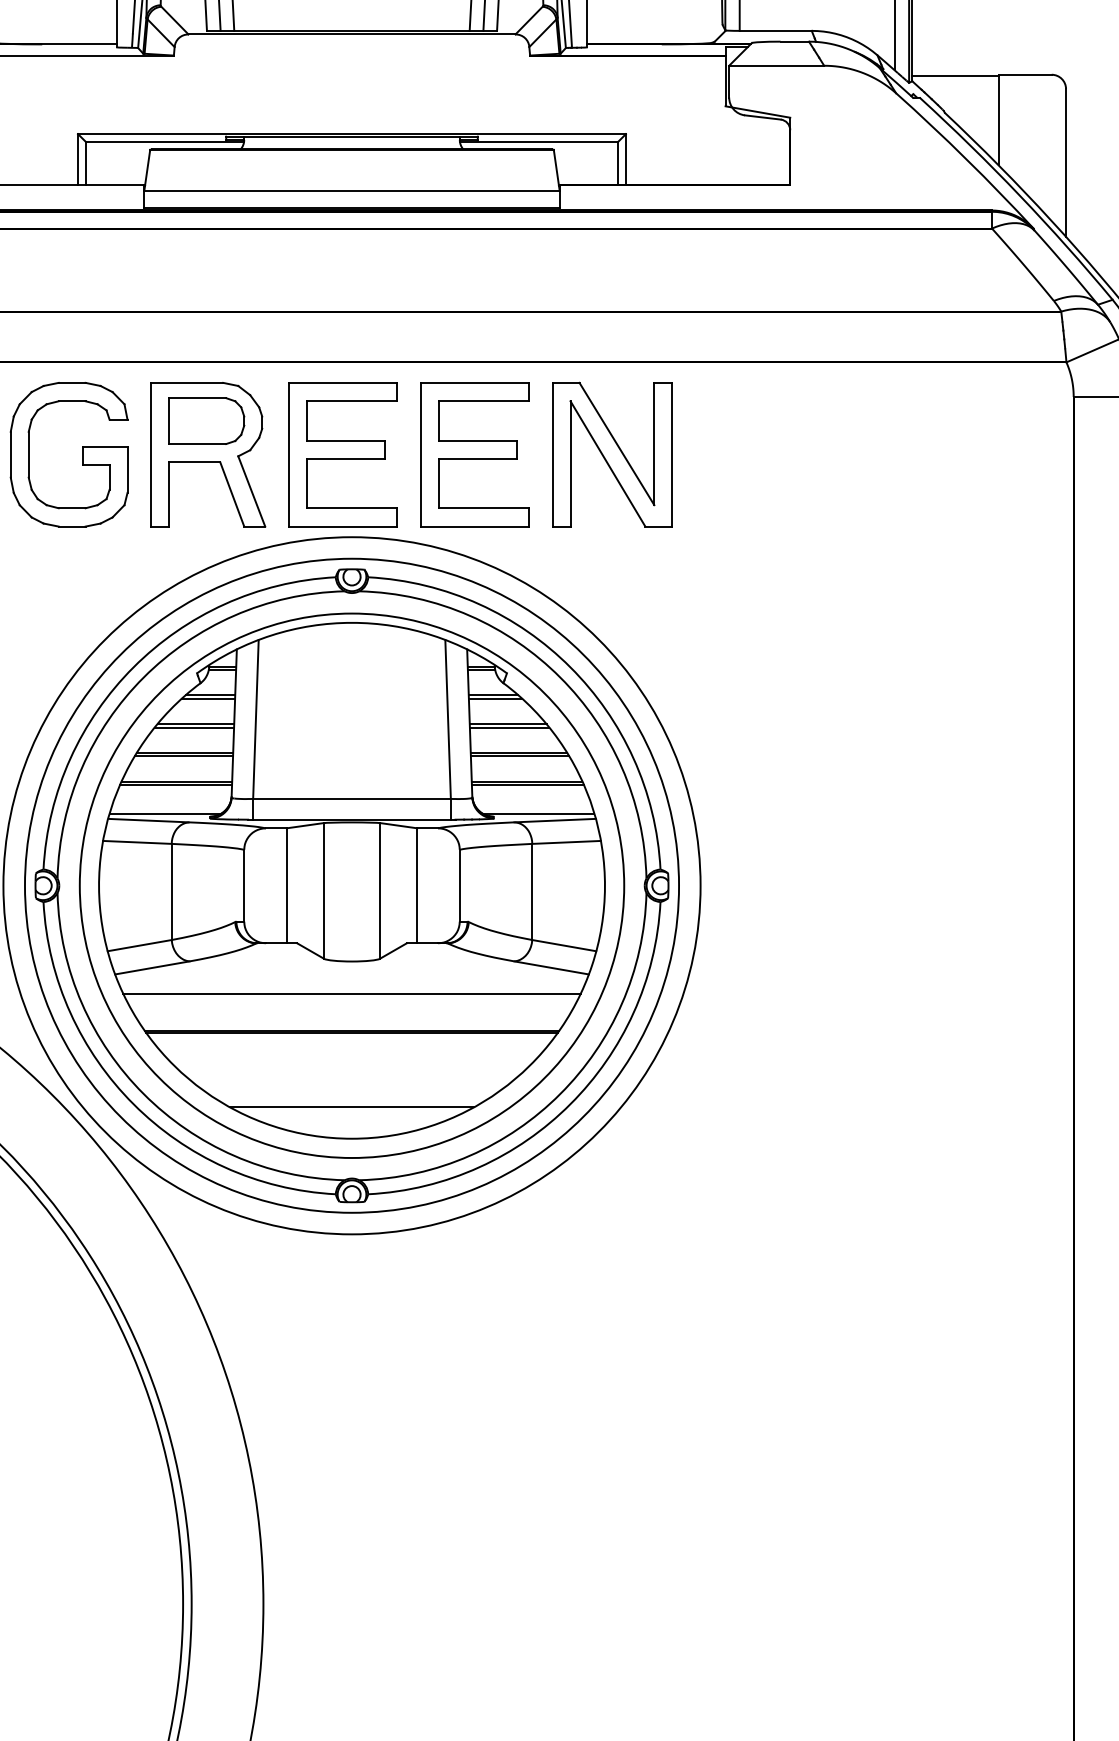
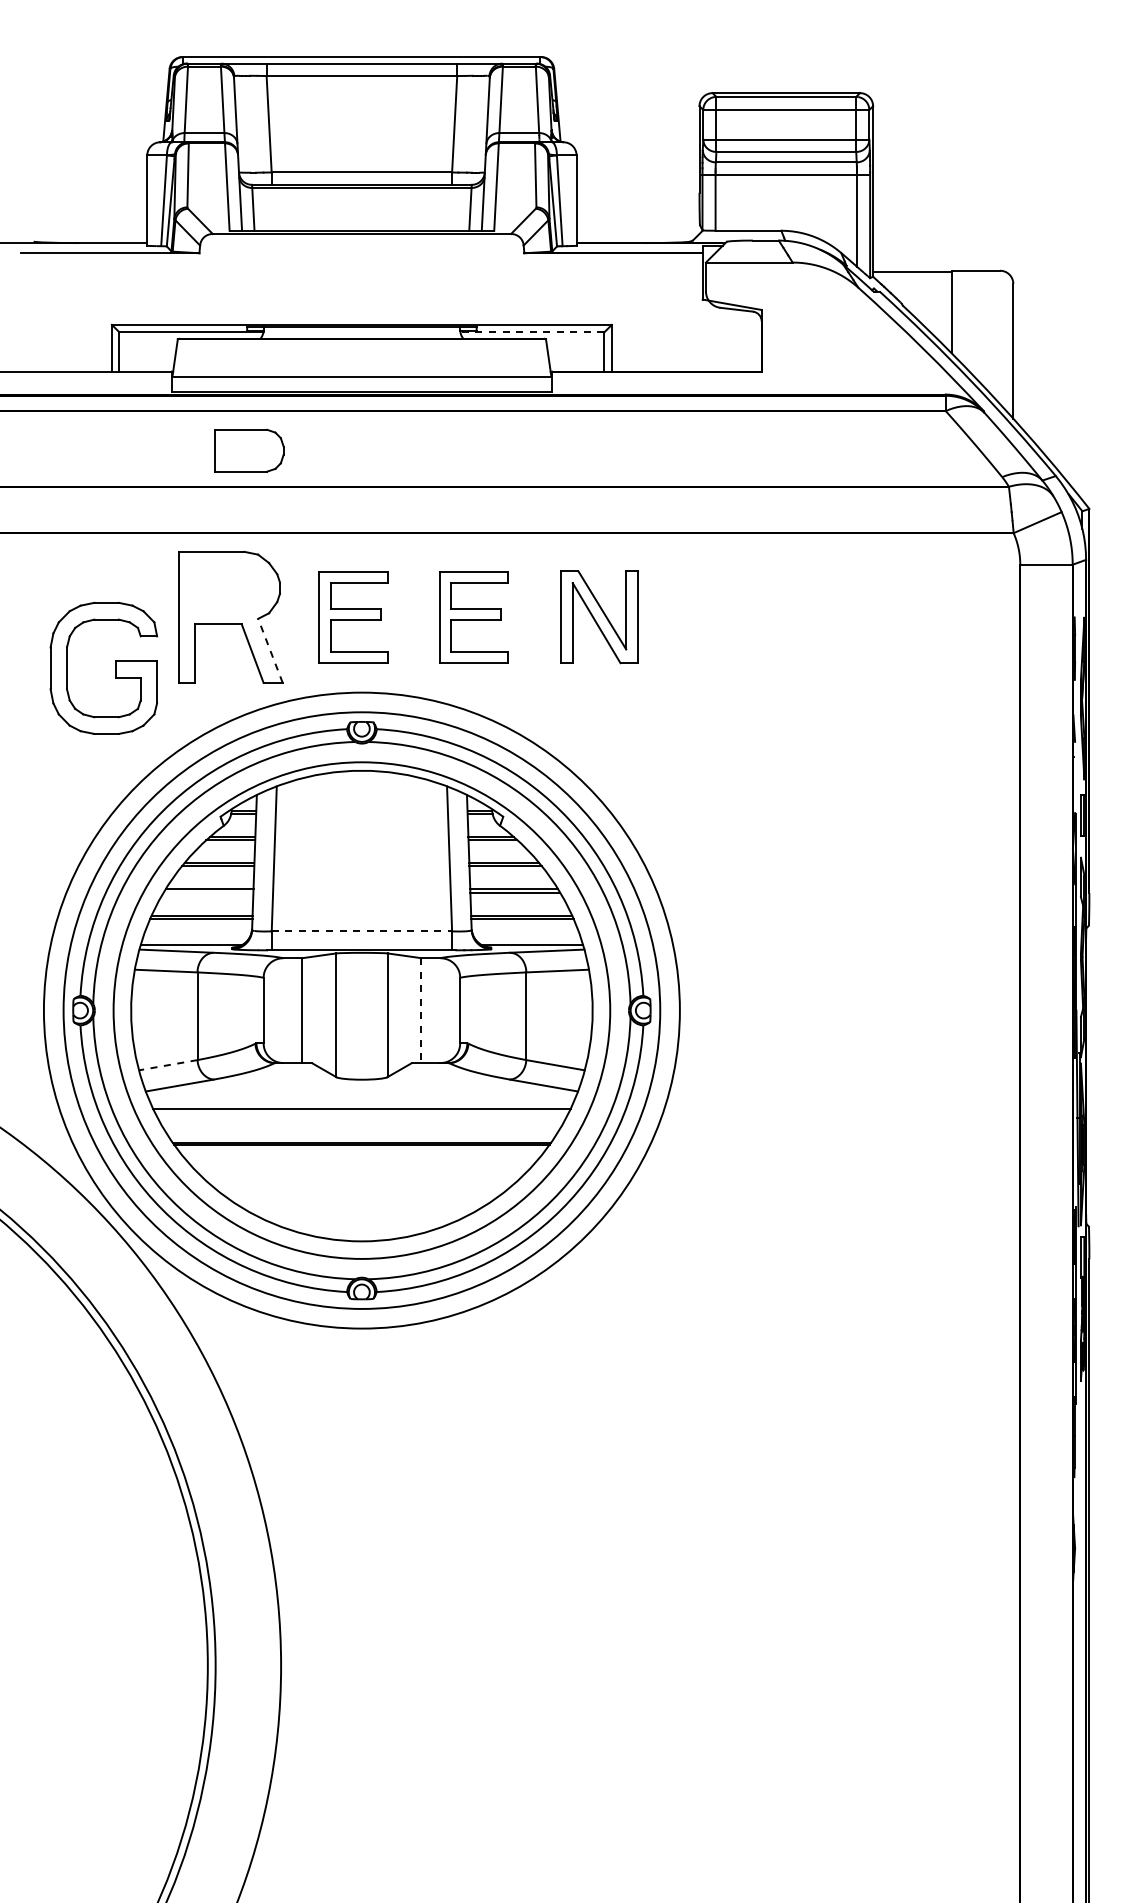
line: (537, 142) -> (531, 332), solid -> dashed
part: (206, 420) -> (249, 450), moved
part: (81, 453) -> (115, 667), moved
part: (612, 453) -> (599, 616), size x0.7
part: (342, 454) -> (353, 617), size x0.7
part: (474, 454) -> (473, 617), size x0.7
line: (251, 491) -> (270, 650), solid -> dashed
line: (183, 756) -> (208, 892), removed
line: (352, 799) -> (362, 931), solid -> dashed
line: (417, 886) -> (421, 1011), solid -> dashed
line: (139, 945) -> (168, 1065), solid -> dashed
line: (351, 1107) -> (361, 1212), removed

